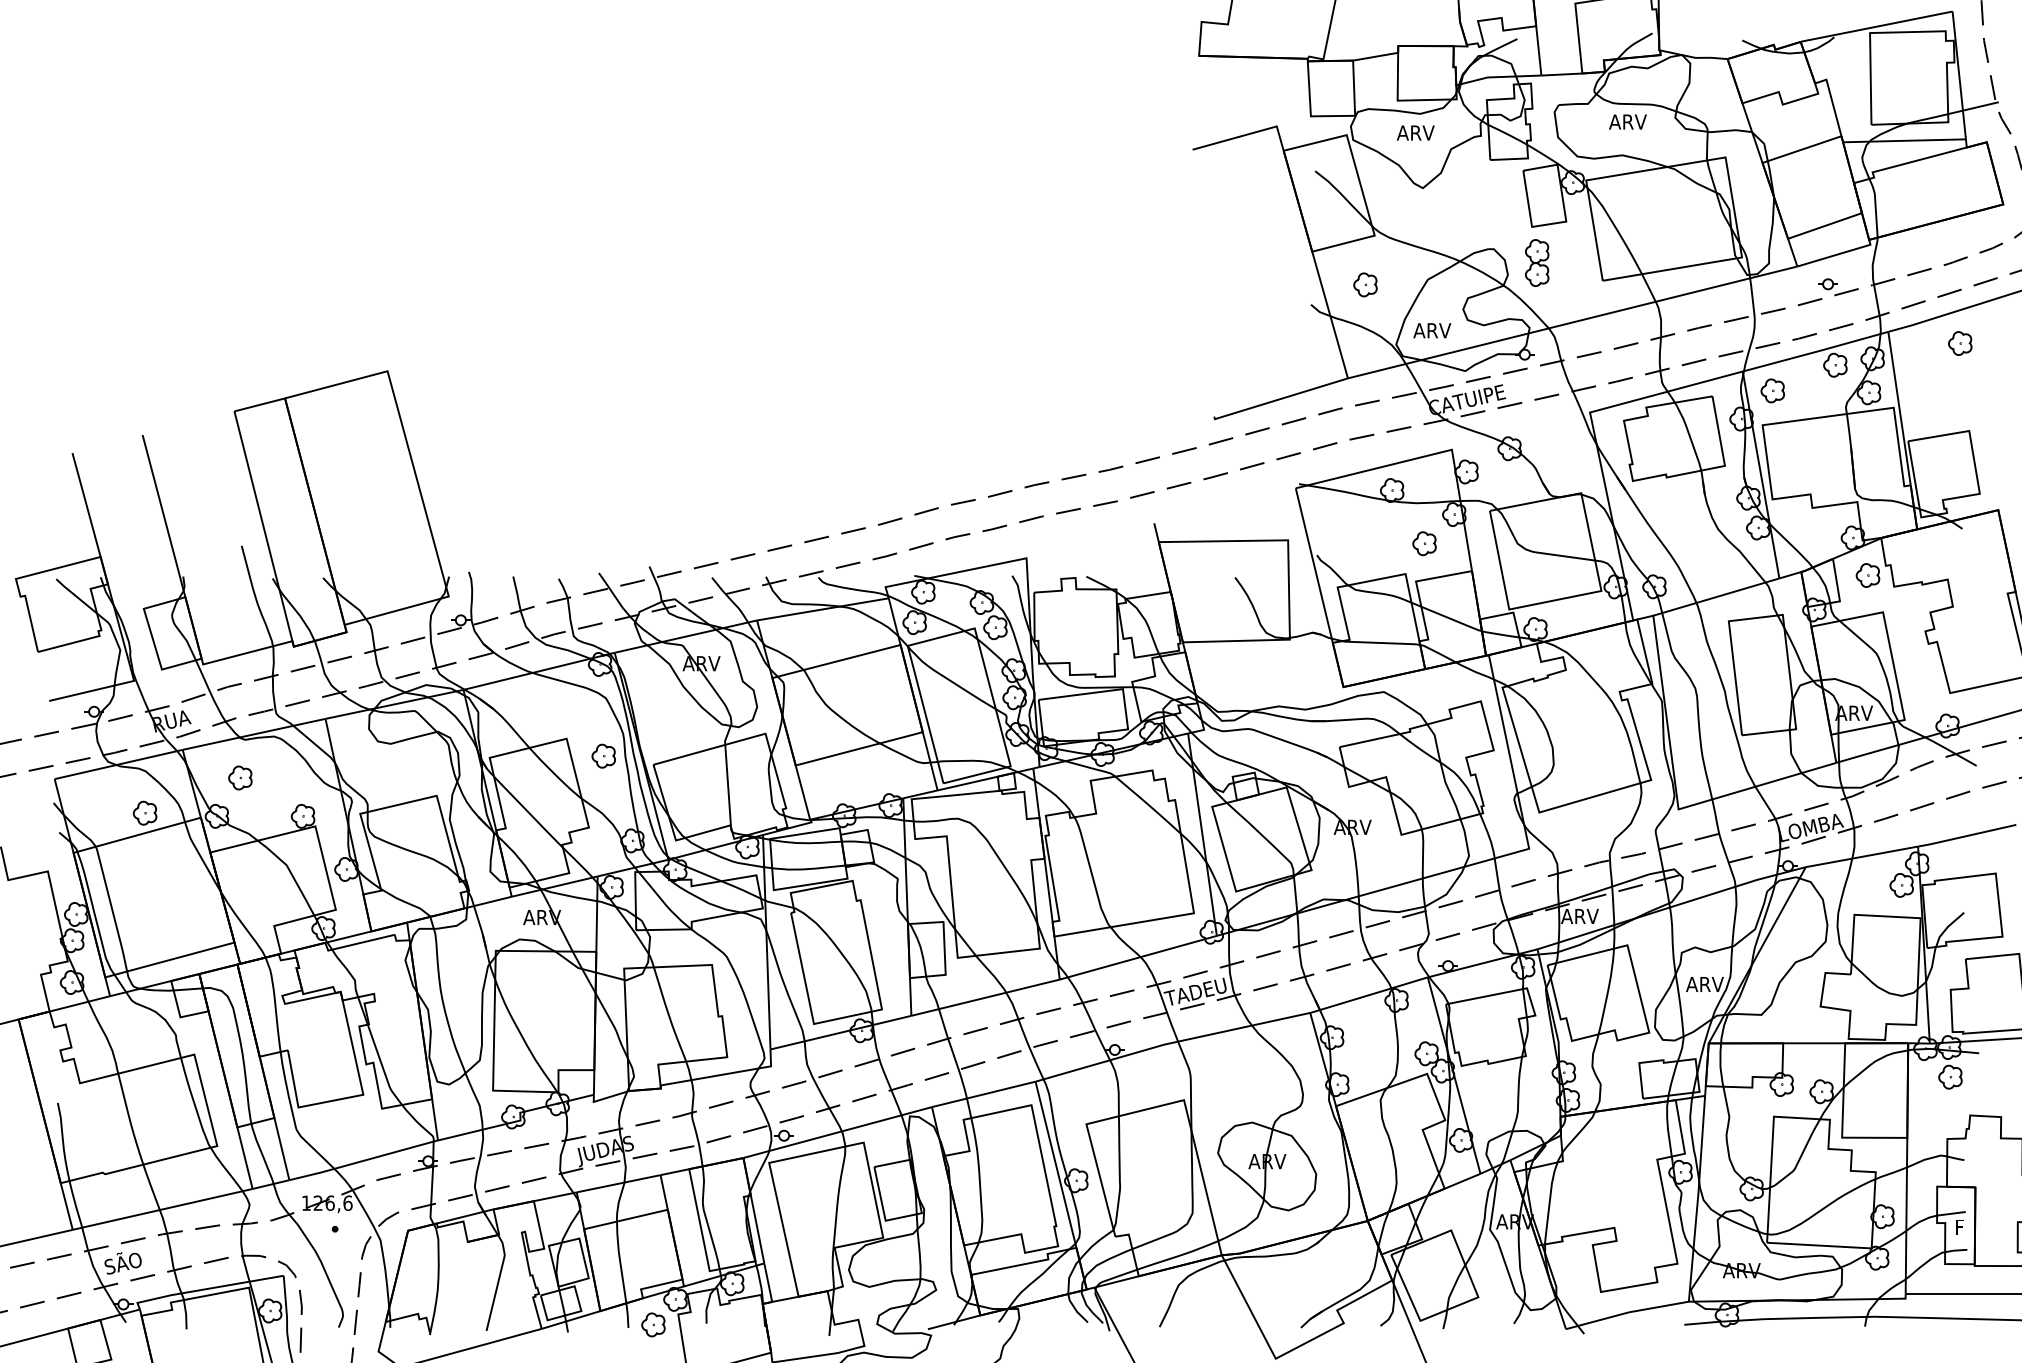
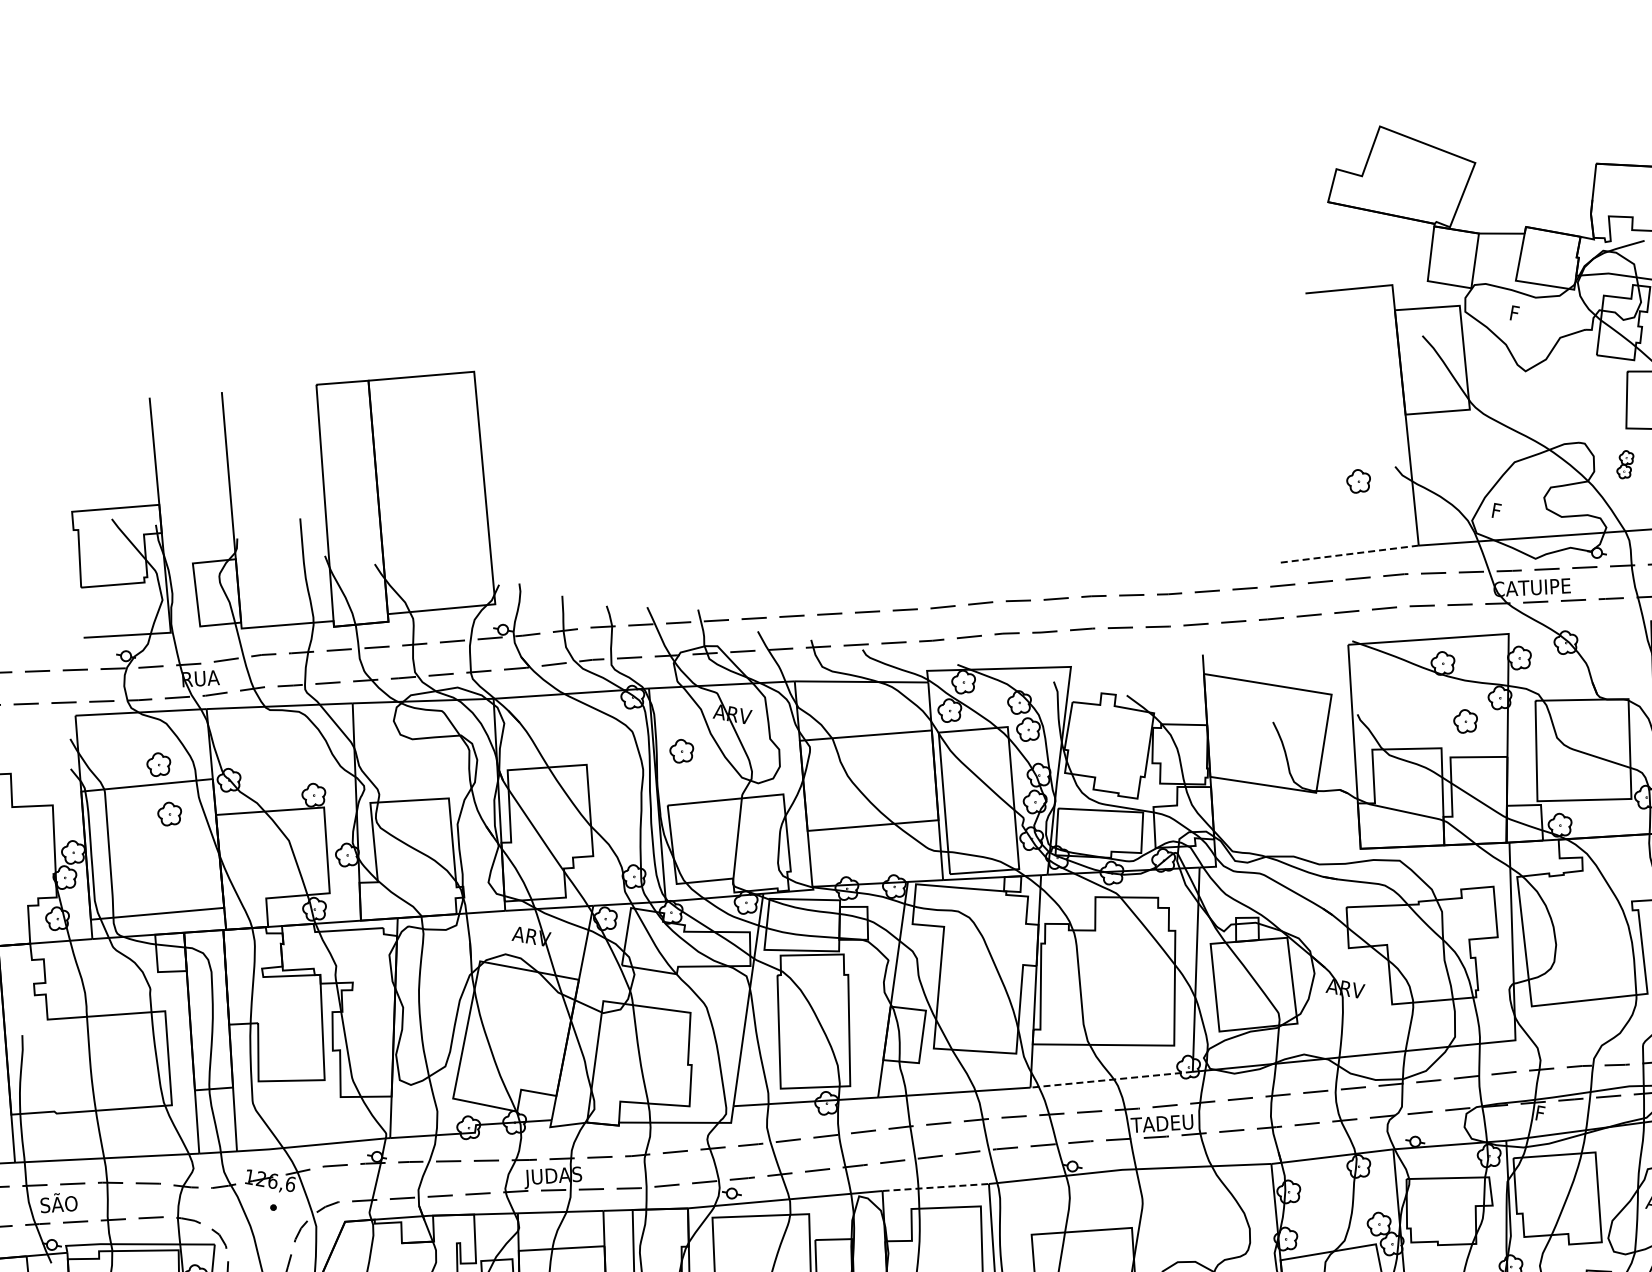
text: (1415, 132) -> (1527, 315), ARV -> F
part: (1537, 262) -> (1625, 464), size x0.6
part: (1365, 284) -> (1358, 481), moved
text: (1432, 330) -> (1510, 513), ARV -> F
line: (1279, 399) -> (1347, 554), solid -> dashed
part: (603, 755) -> (681, 750), moved
part: (240, 777) -> (169, 813), moved
text: (1579, 916) -> (1553, 1115), ARV -> F
line: (1138, 957) -> (1111, 1079), solid -> dashed
line: (984, 1094) -> (936, 1187), solid -> dashed

